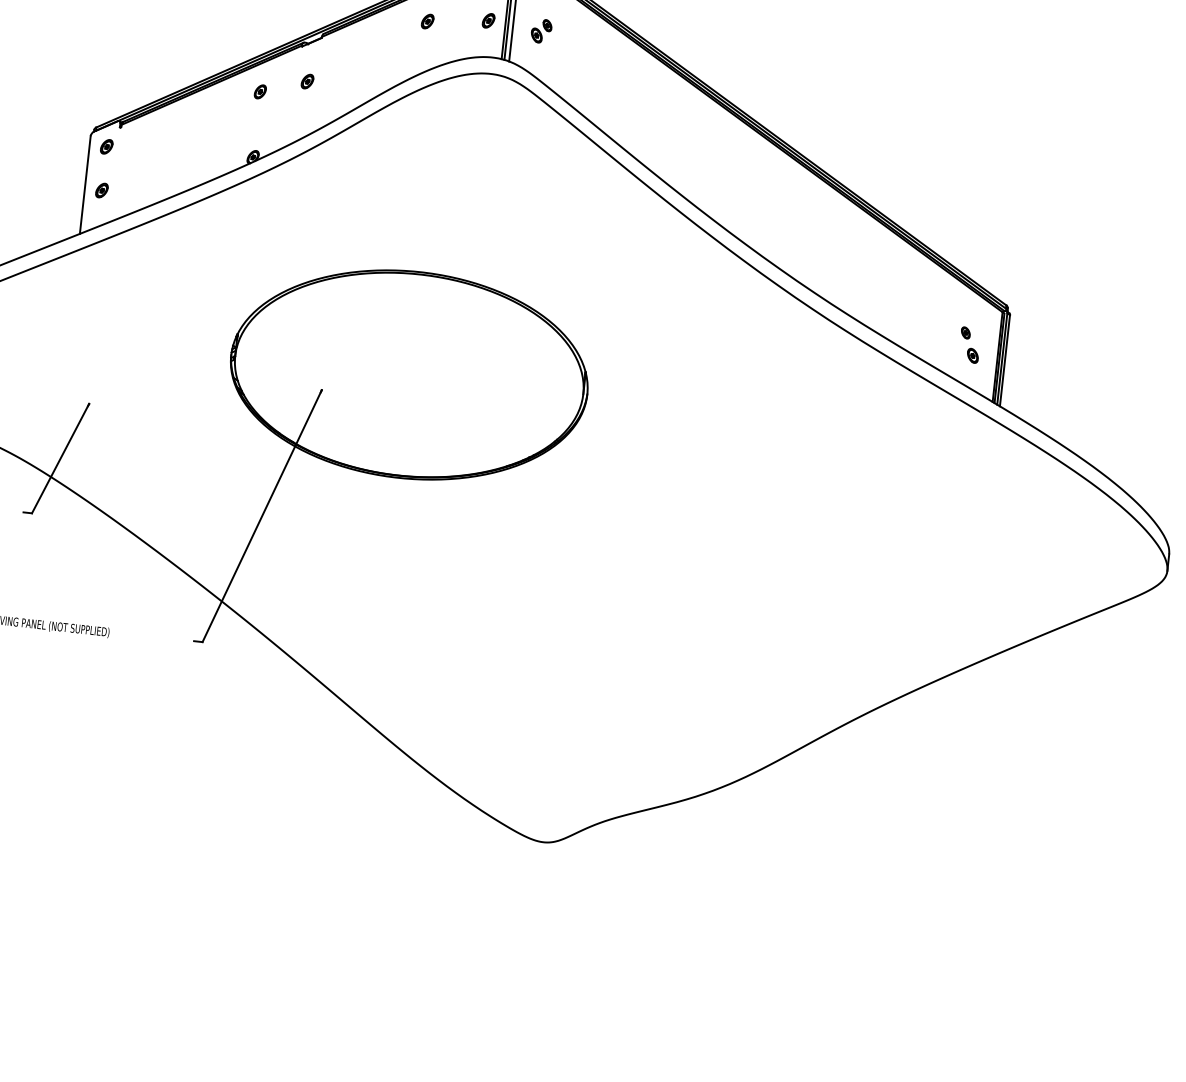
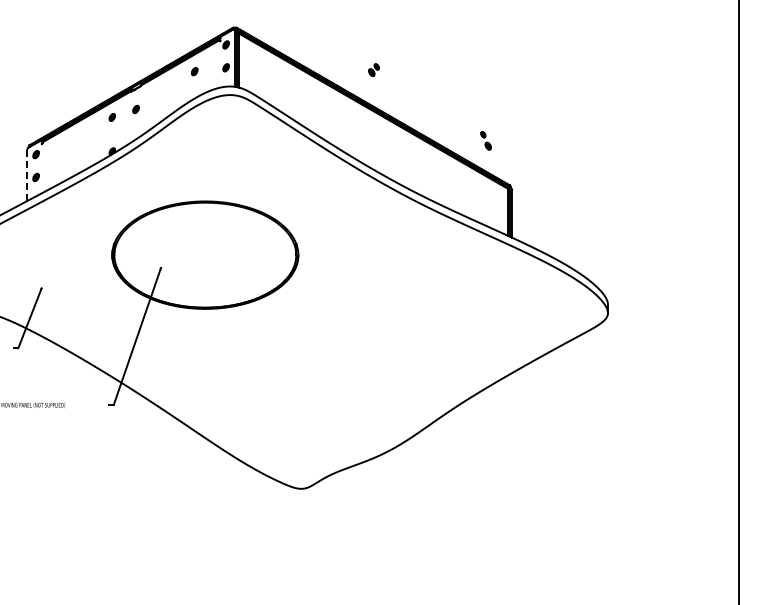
part: (540, 29) -> (373, 69), moved
line: (85, 184) -> (27, 175), solid -> dashed
part: (968, 344) -> (485, 140), moved

